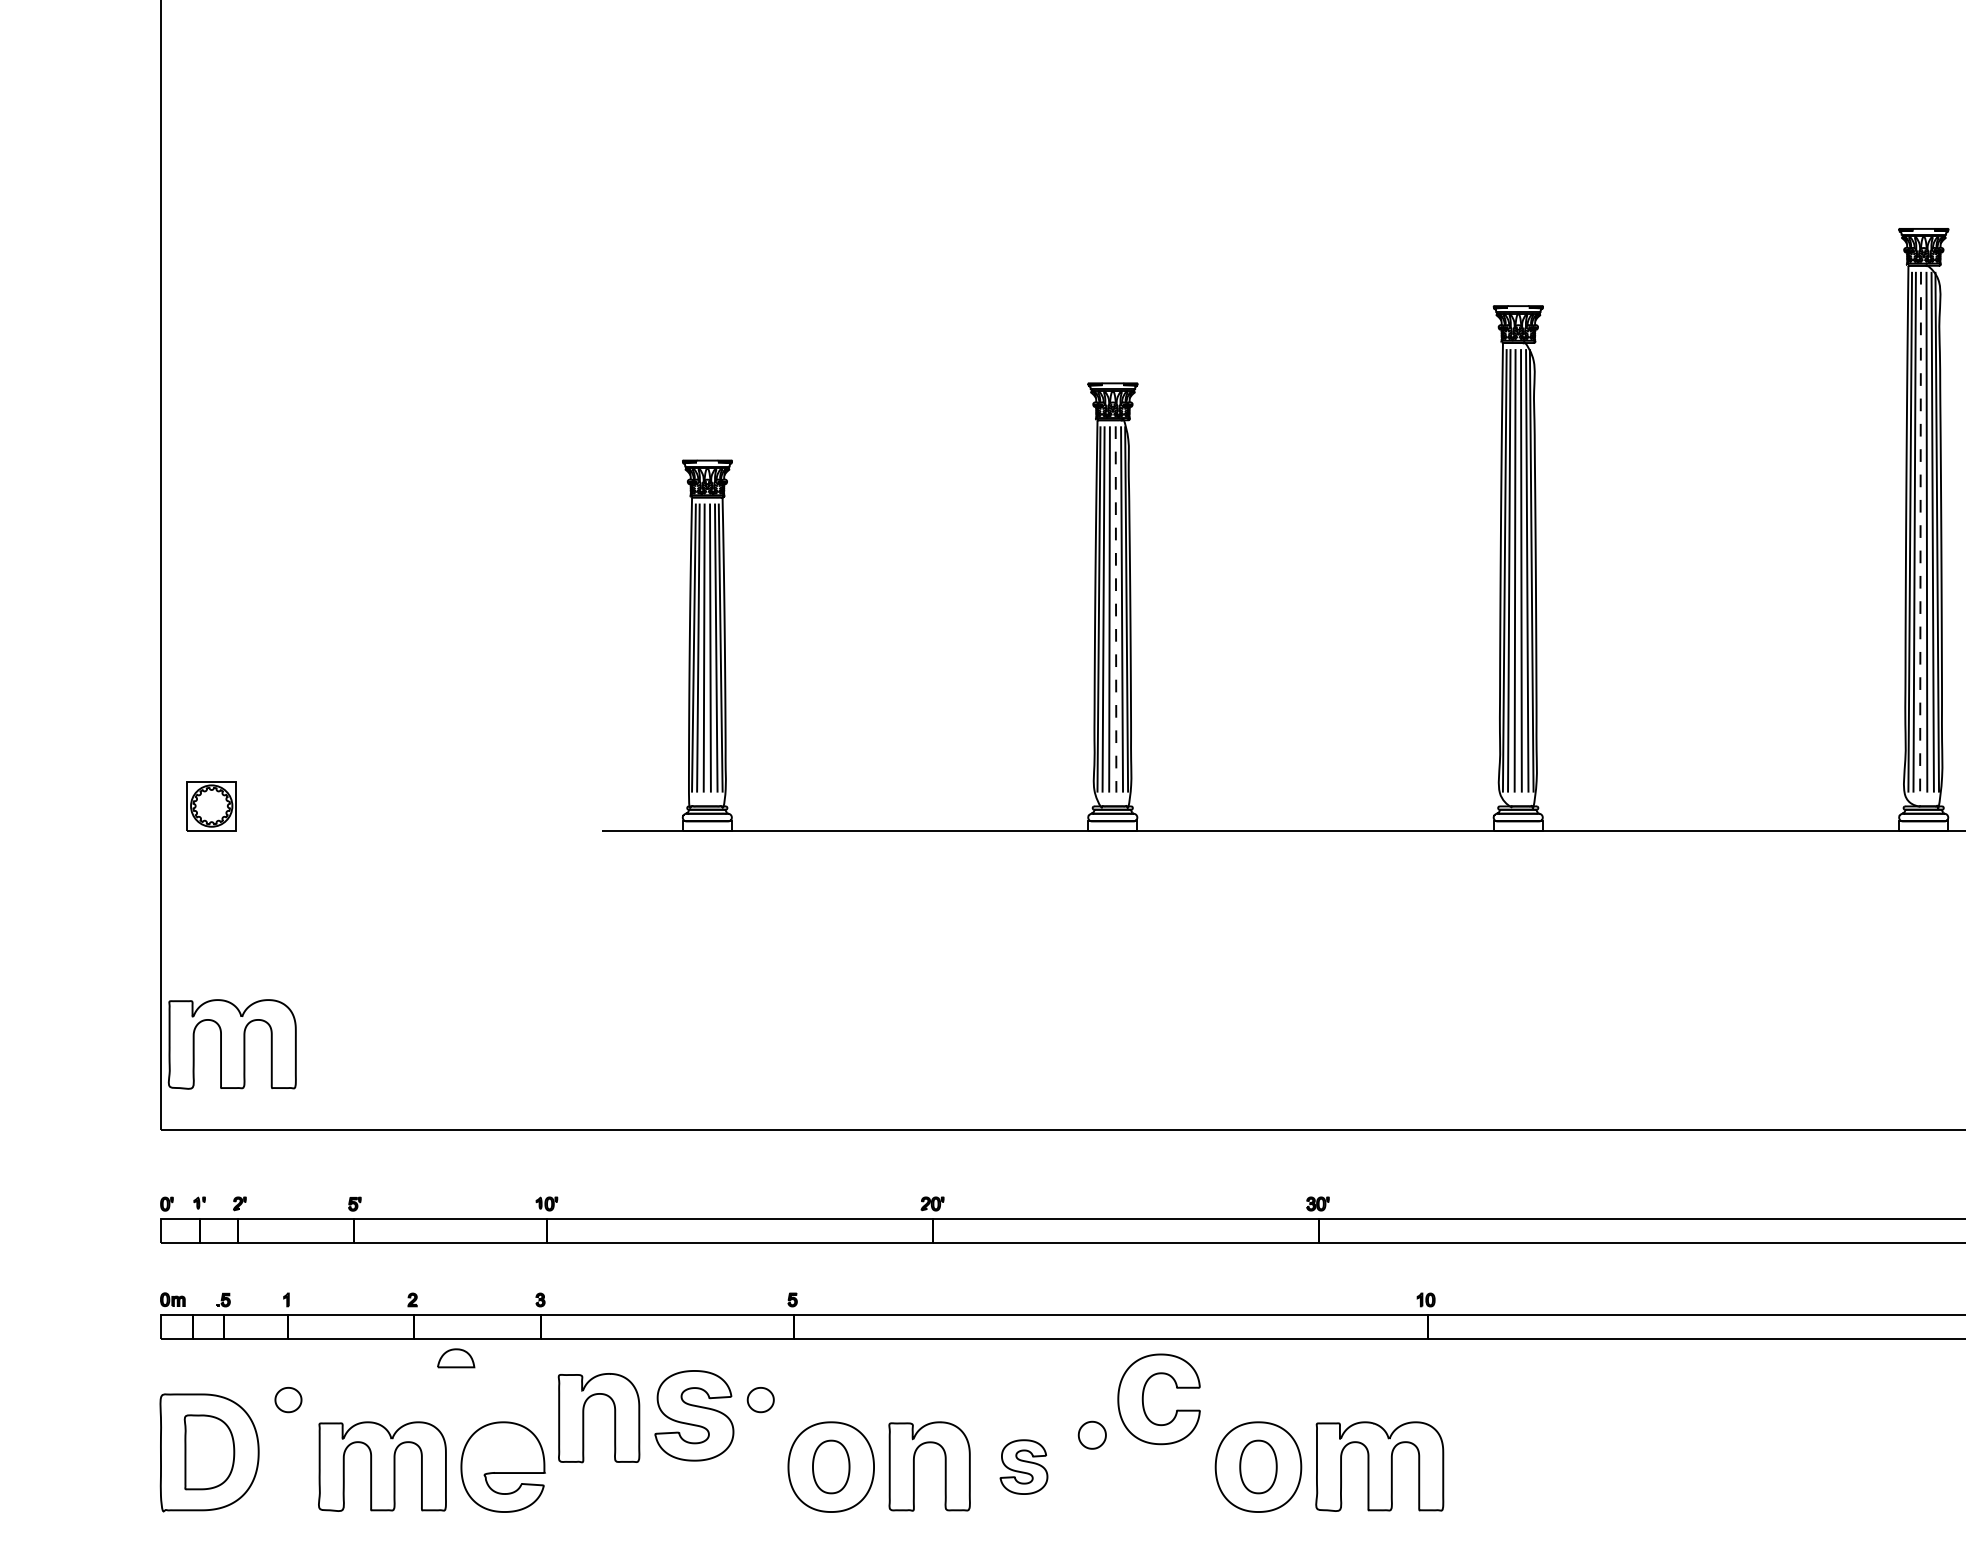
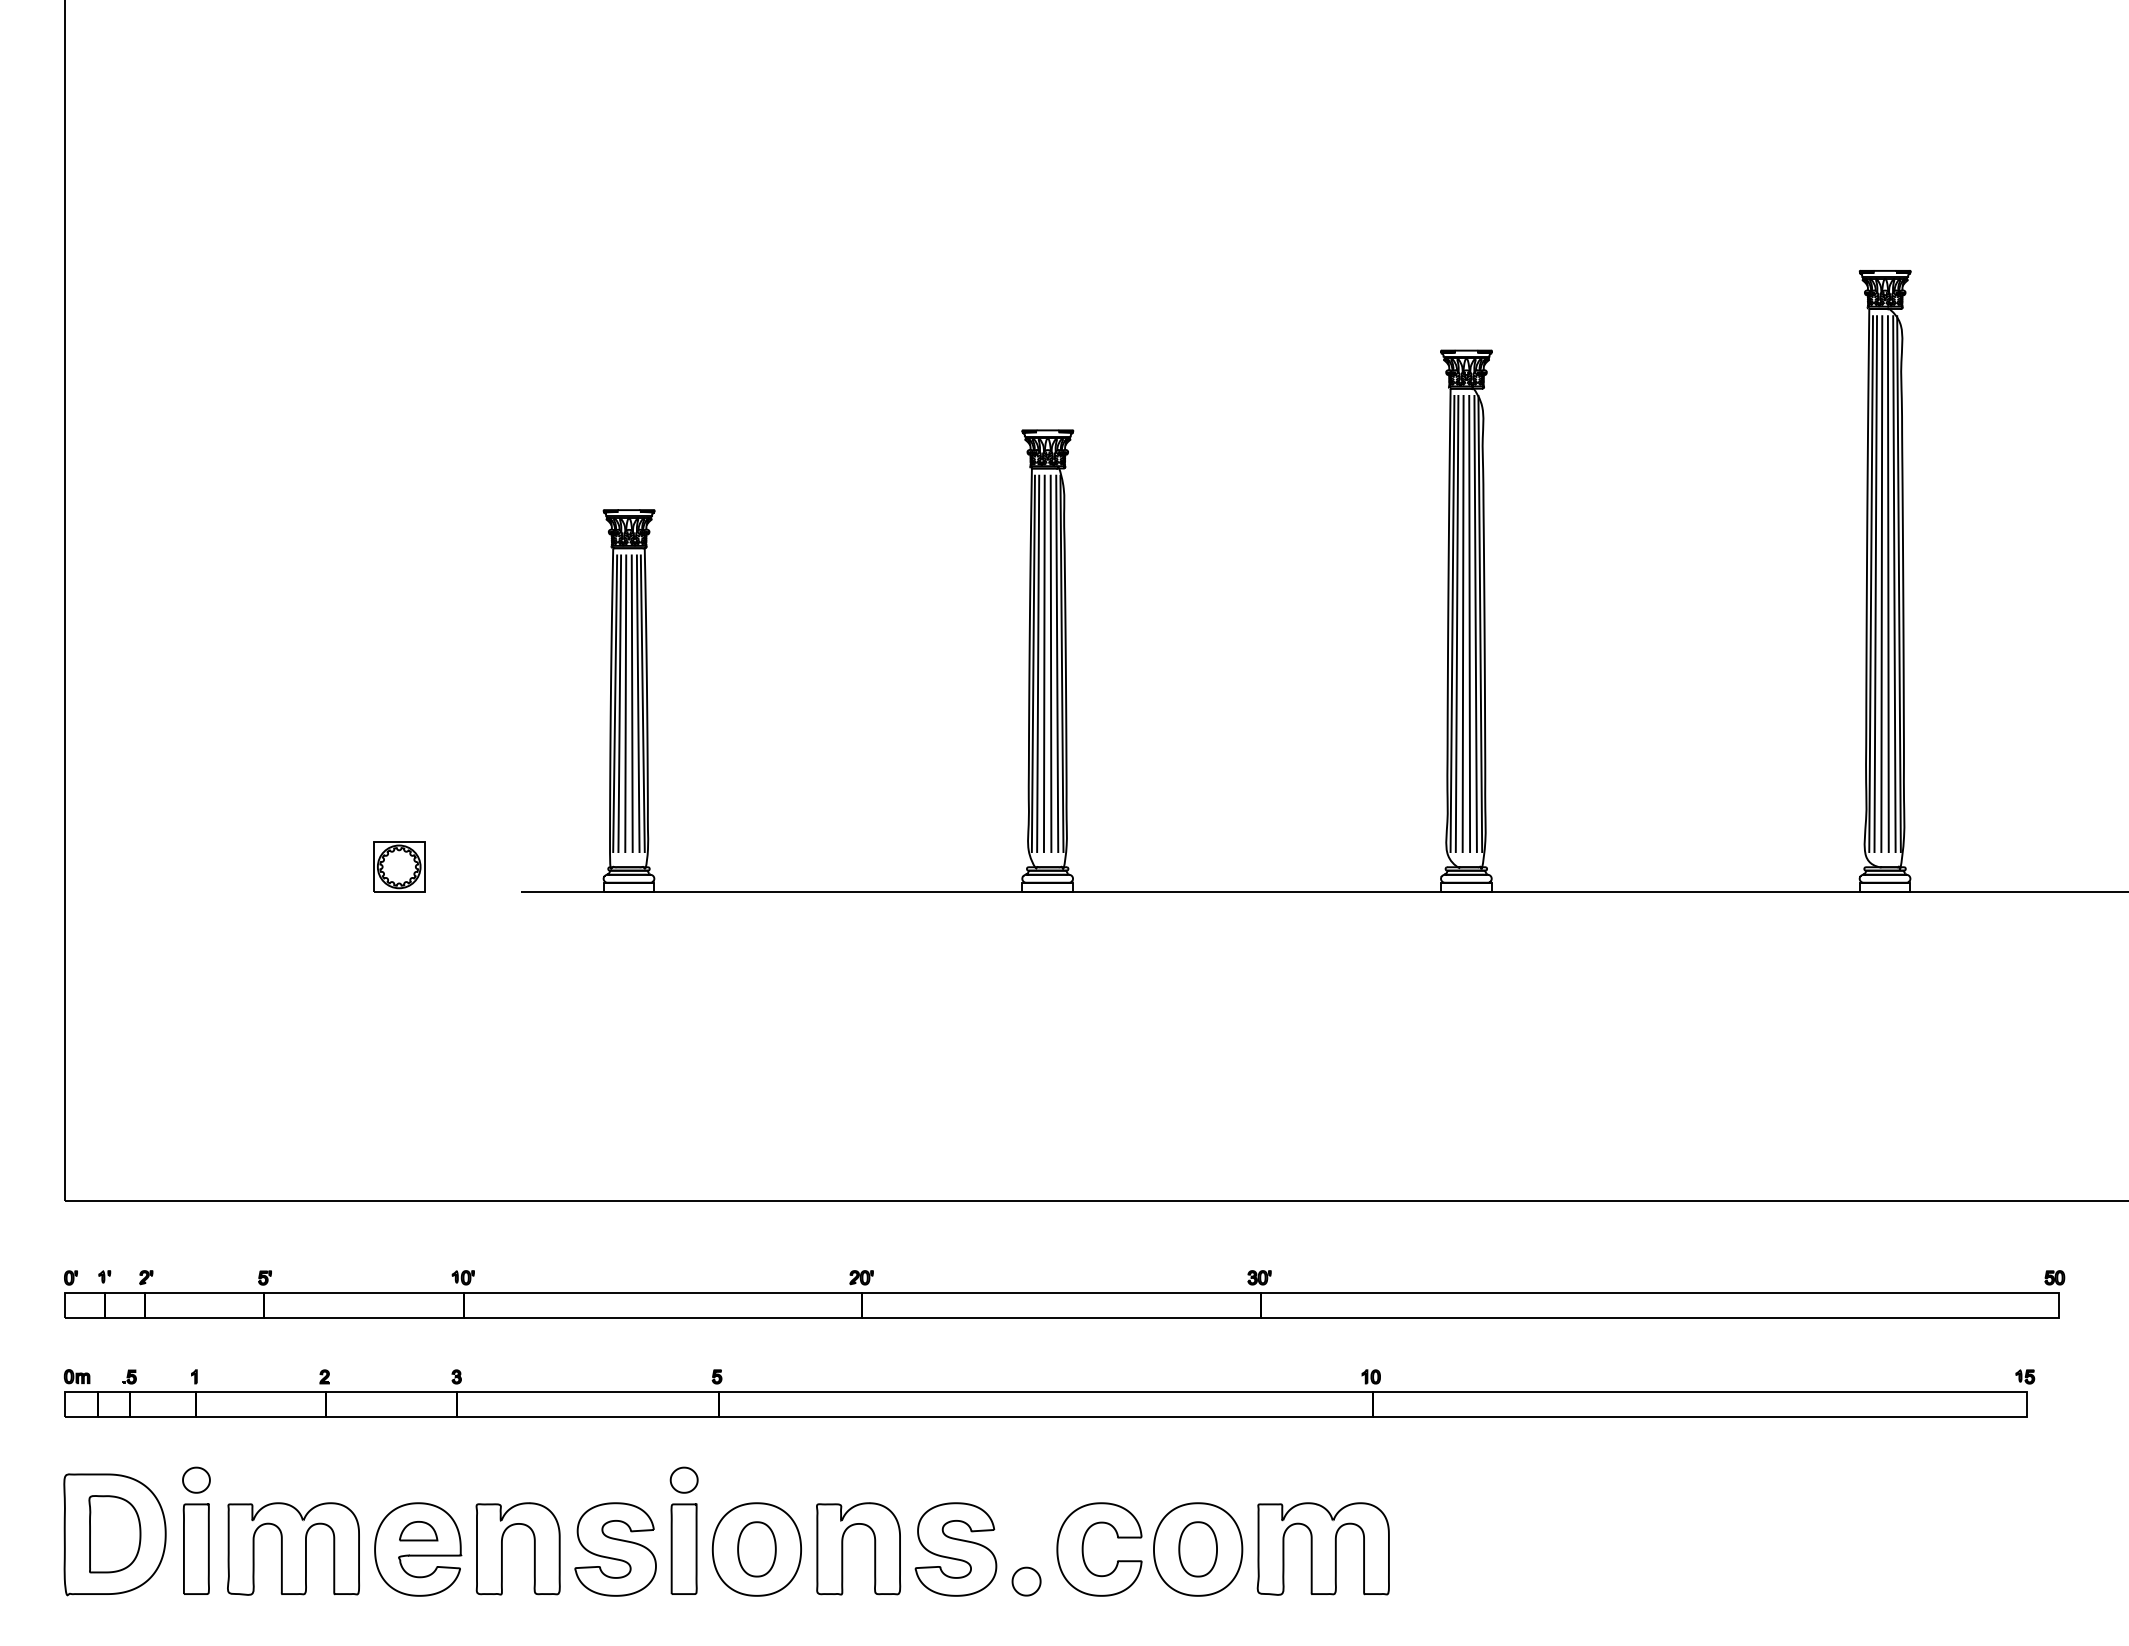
line: (1920, 532) -> (1881, 584), dashed -> solid
line: (1116, 610) -> (1051, 664), dashed -> solid
part: (211, 805) -> (399, 866), moved
part: (232, 1043) -> (138, 1112), removed
part: (456, 1358) -> (418, 1531), moved
part: (1143, 1399) -> (1083, 1549), moved
part: (694, 1415) -> (615, 1549), moved
part: (583, 1417) -> (502, 1548), moved
part: (1092, 1435) -> (1026, 1581), moved
part: (287, 1466) -> (195, 1548), added
part: (760, 1466) -> (683, 1548), added
part: (1023, 1467) -> (955, 1549), size x1.67

